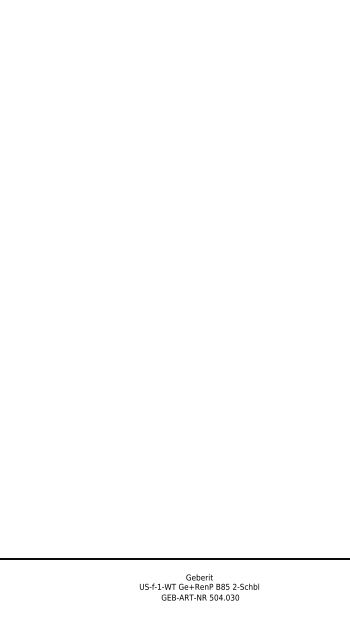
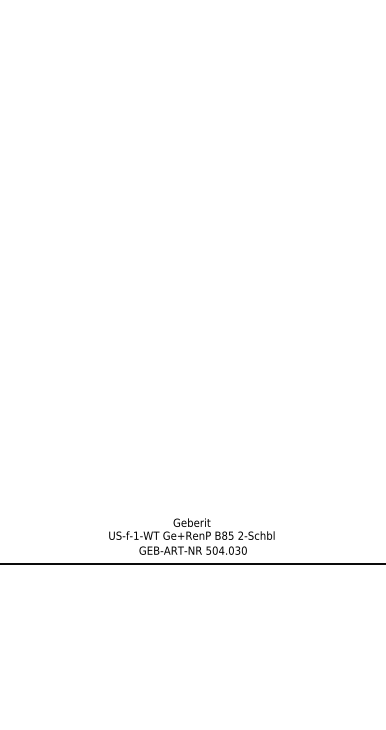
text: (198, 587) -> (190, 536), moved

